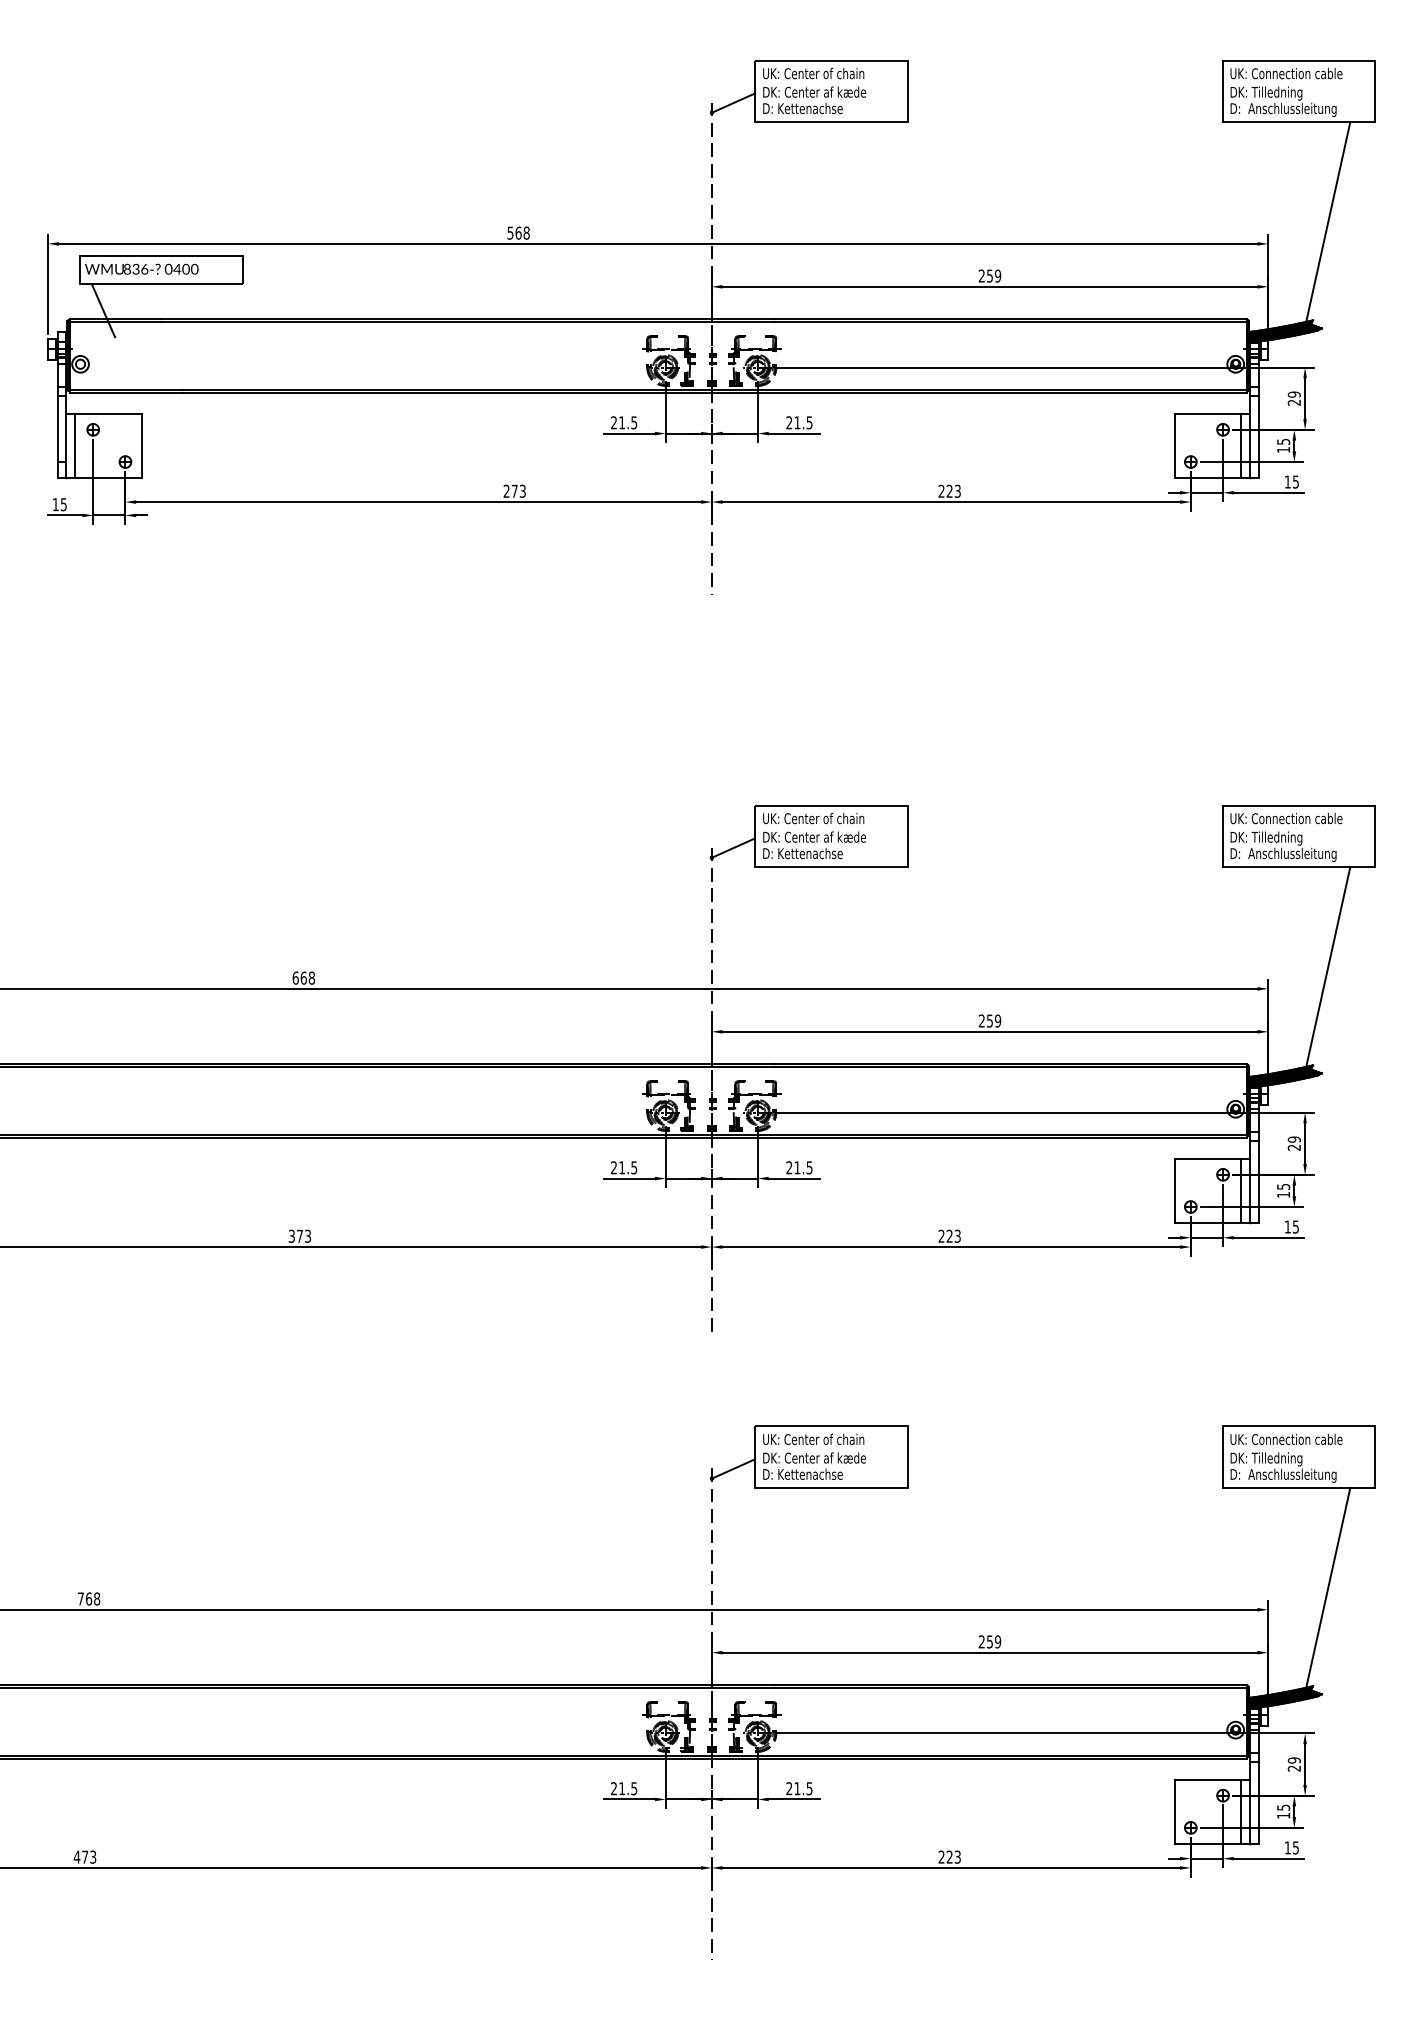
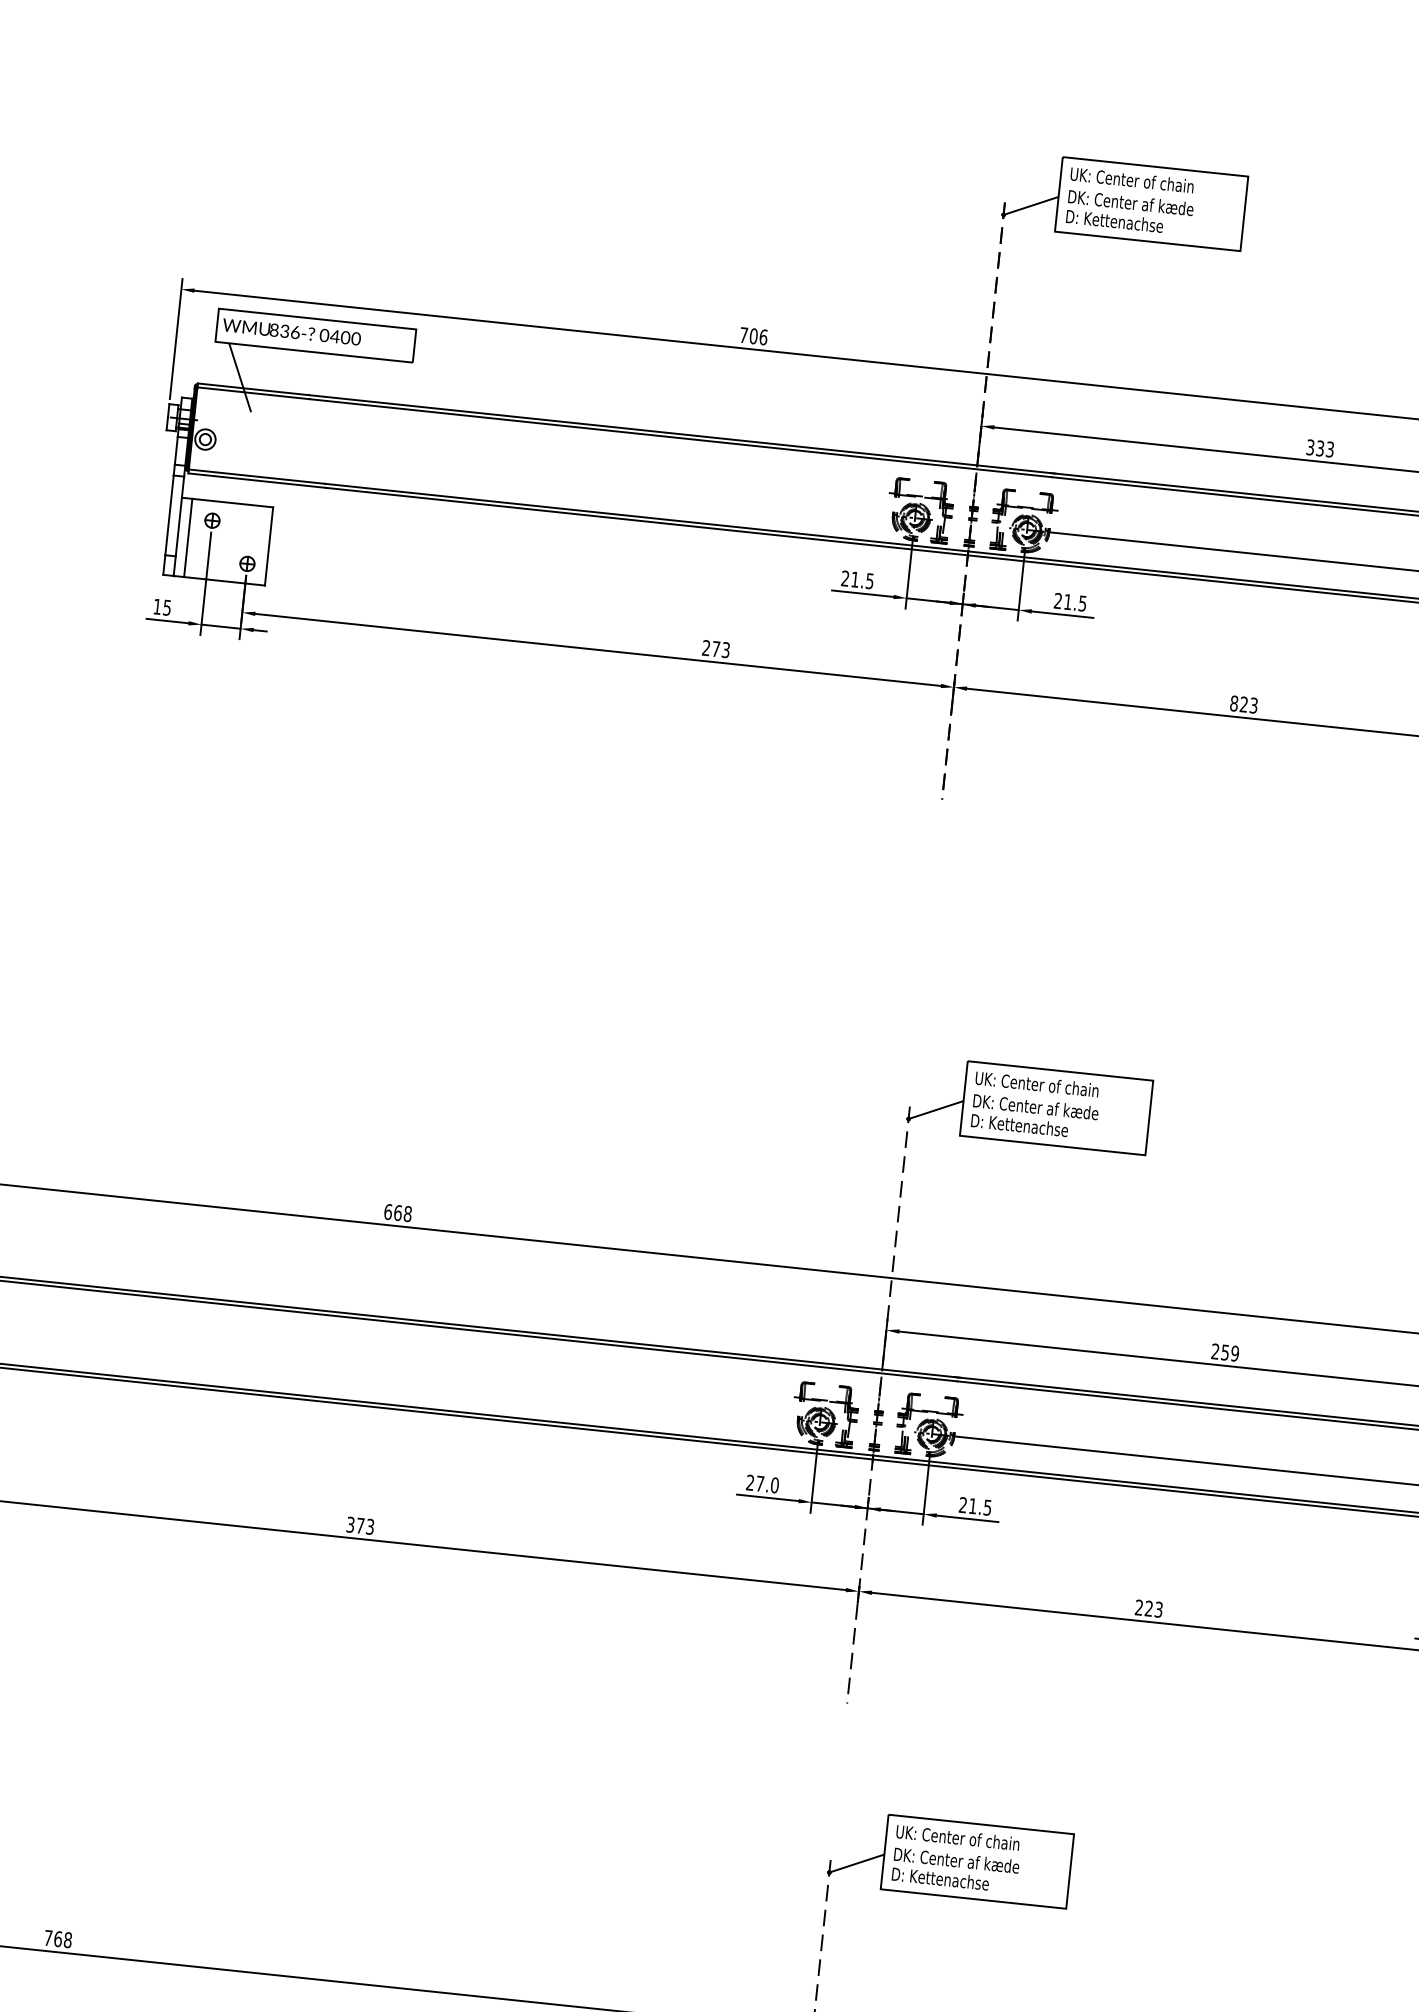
text: (518, 232) -> (753, 335), 568 -> 706
text: (989, 275) -> (1319, 447), 259 -> 333
text: (941, 490) -> (1234, 702), 223 -> 823
text: (628, 1167) -> (767, 1484), 21.5 -> 27.0

